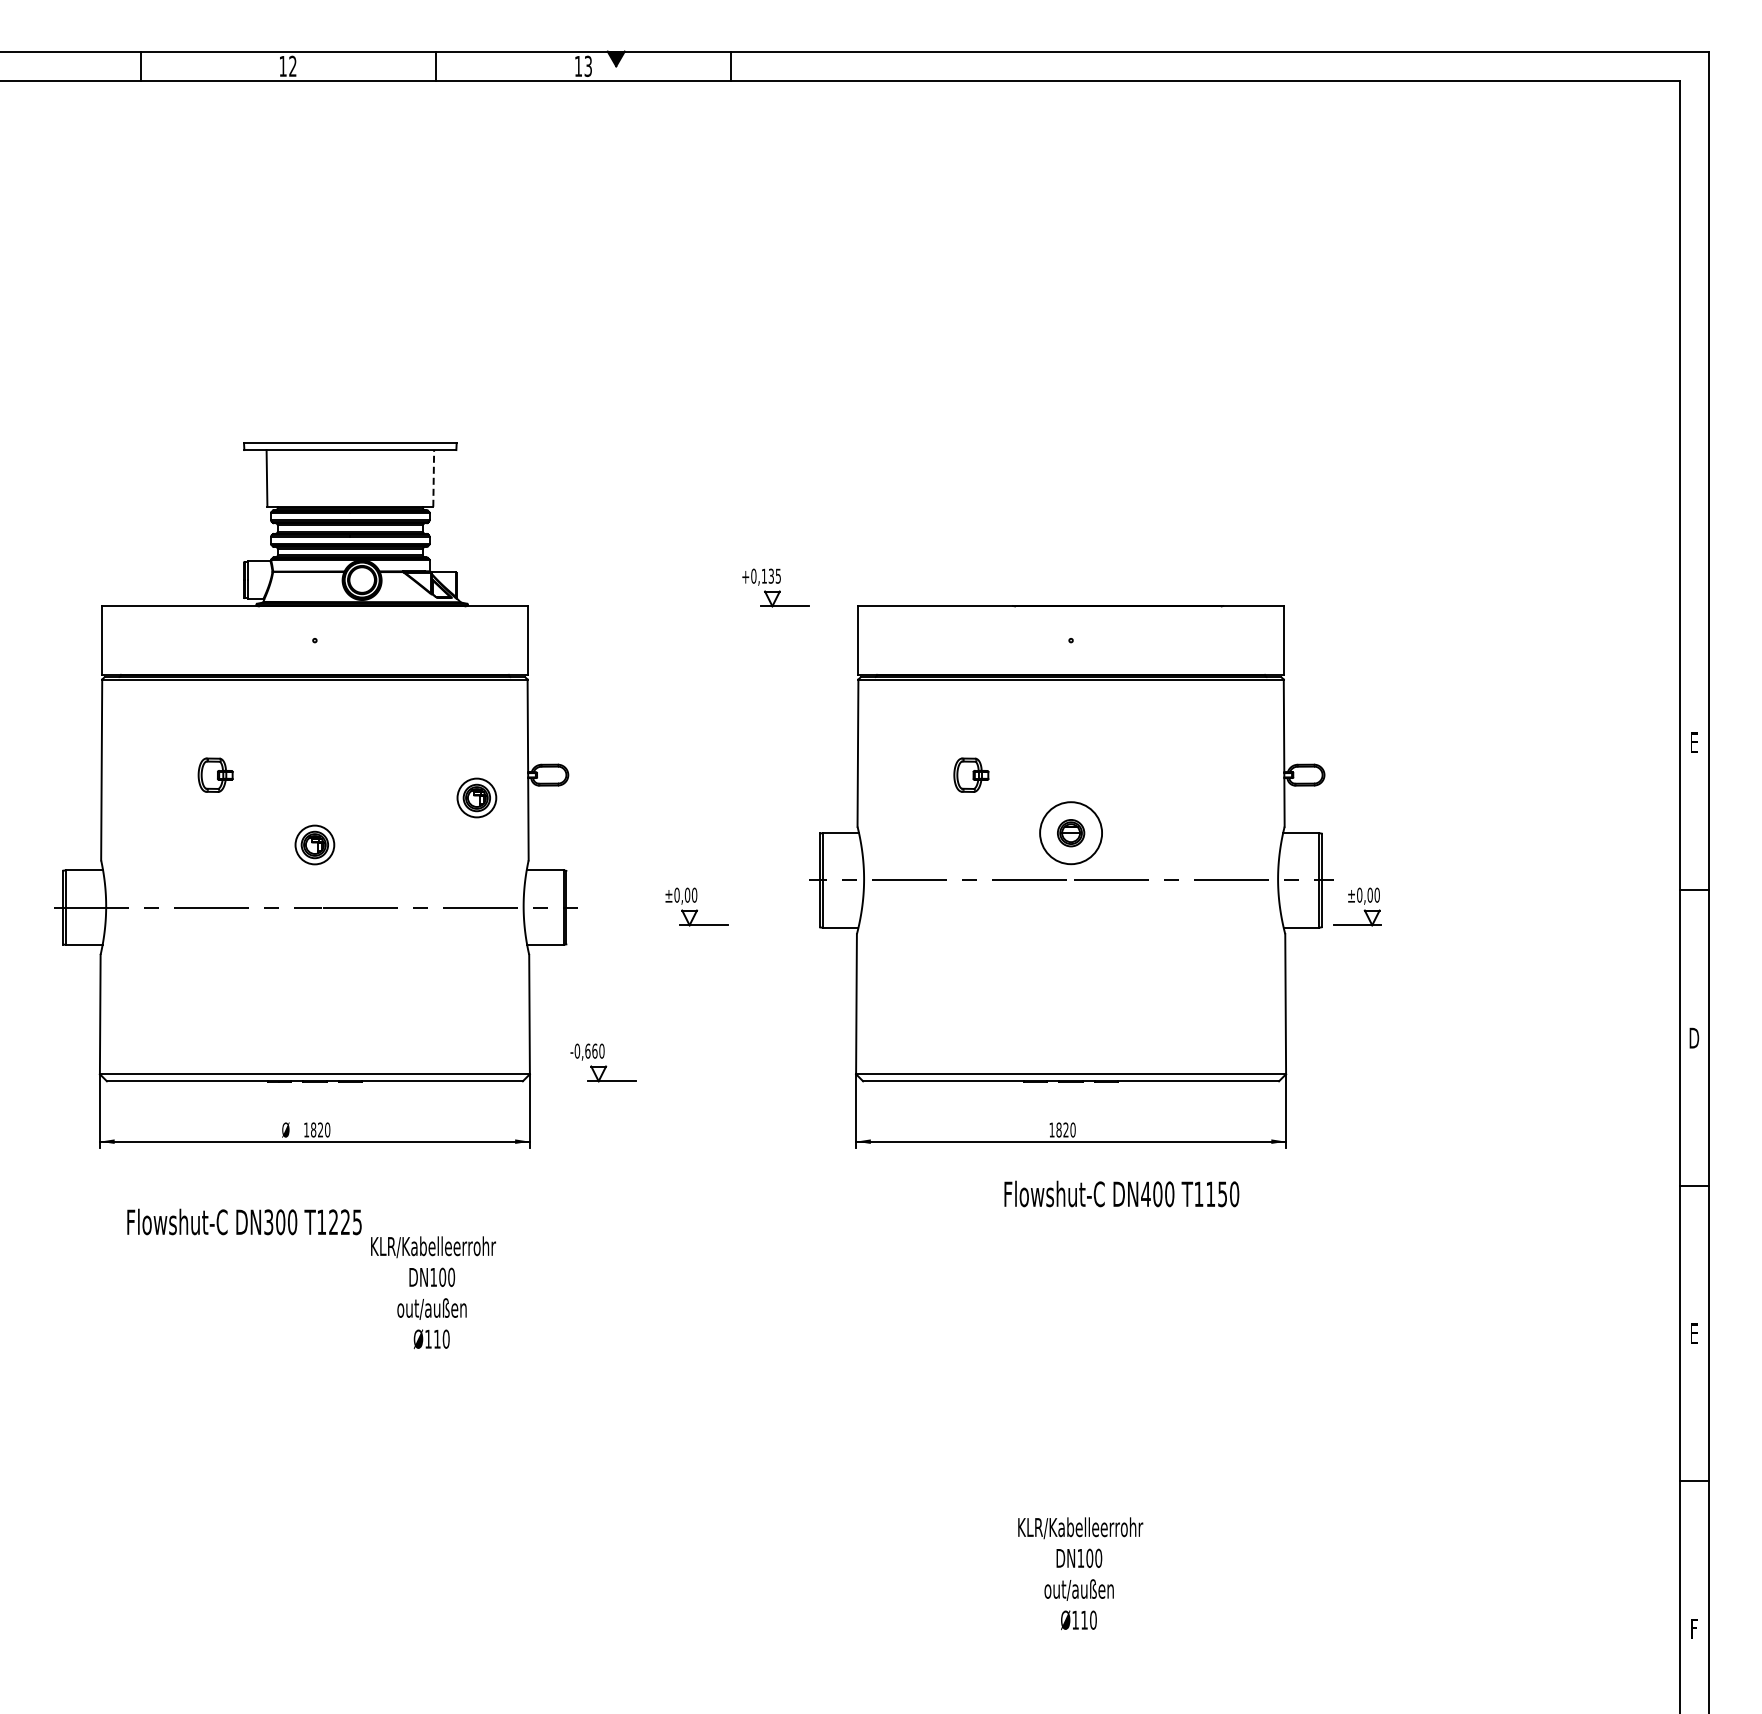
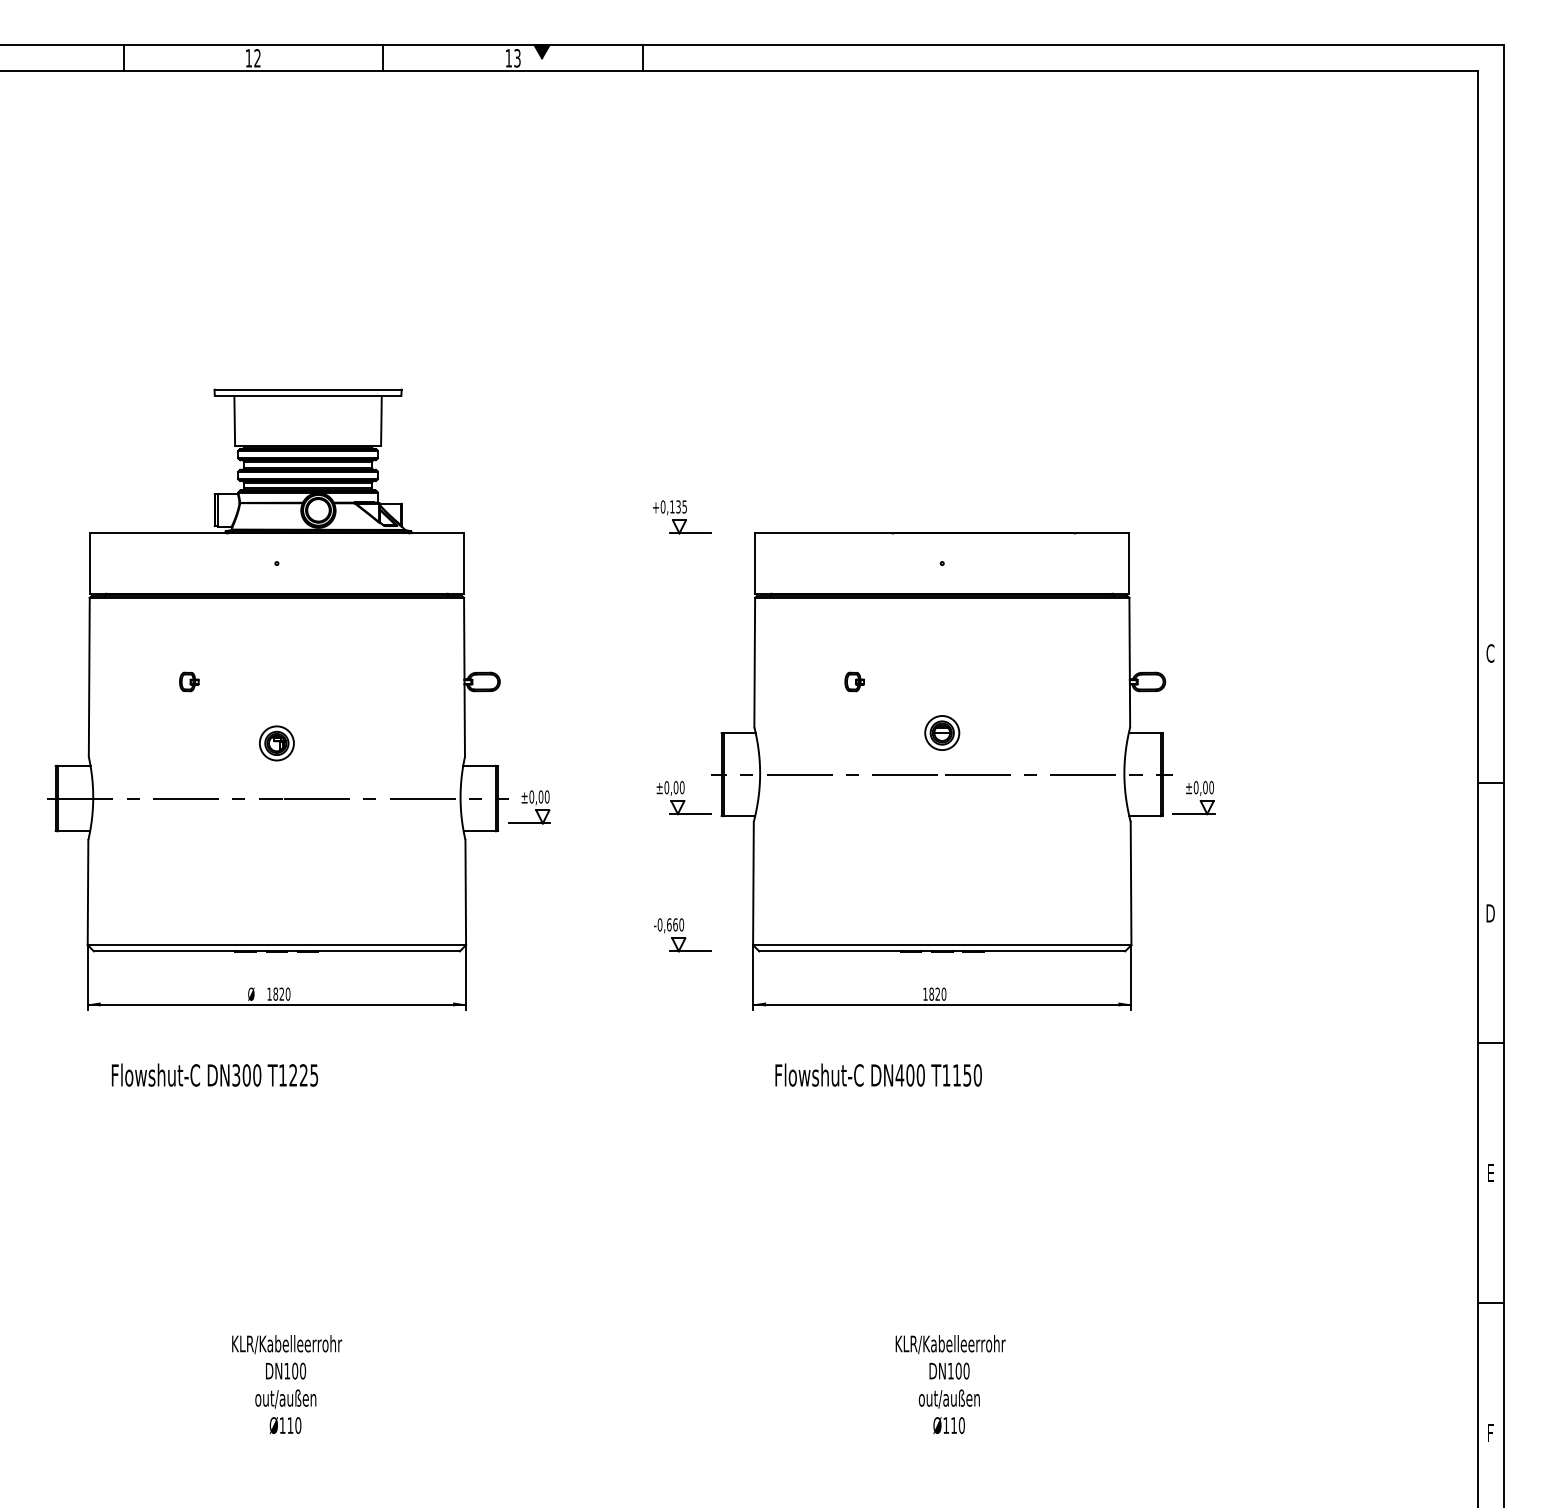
line: (433, 477) -> (381, 420), dashed -> solid
text: (1693, 742) -> (1489, 653), E -> C
part: (214, 774) -> (188, 681), size x0.62
part: (971, 774) -> (854, 681), size x0.62
part: (476, 797) -> (419, 701), removed
circle: (1070, 832) -> (941, 732), size x0.62
part: (696, 906) -> (683, 797), moved
part: (601, 917) -> (529, 807), added
part: (603, 1062) -> (683, 934), moved
text: (1121, 1193) -> (878, 1074), moved
text: (433, 1292) -> (287, 1384), moved

